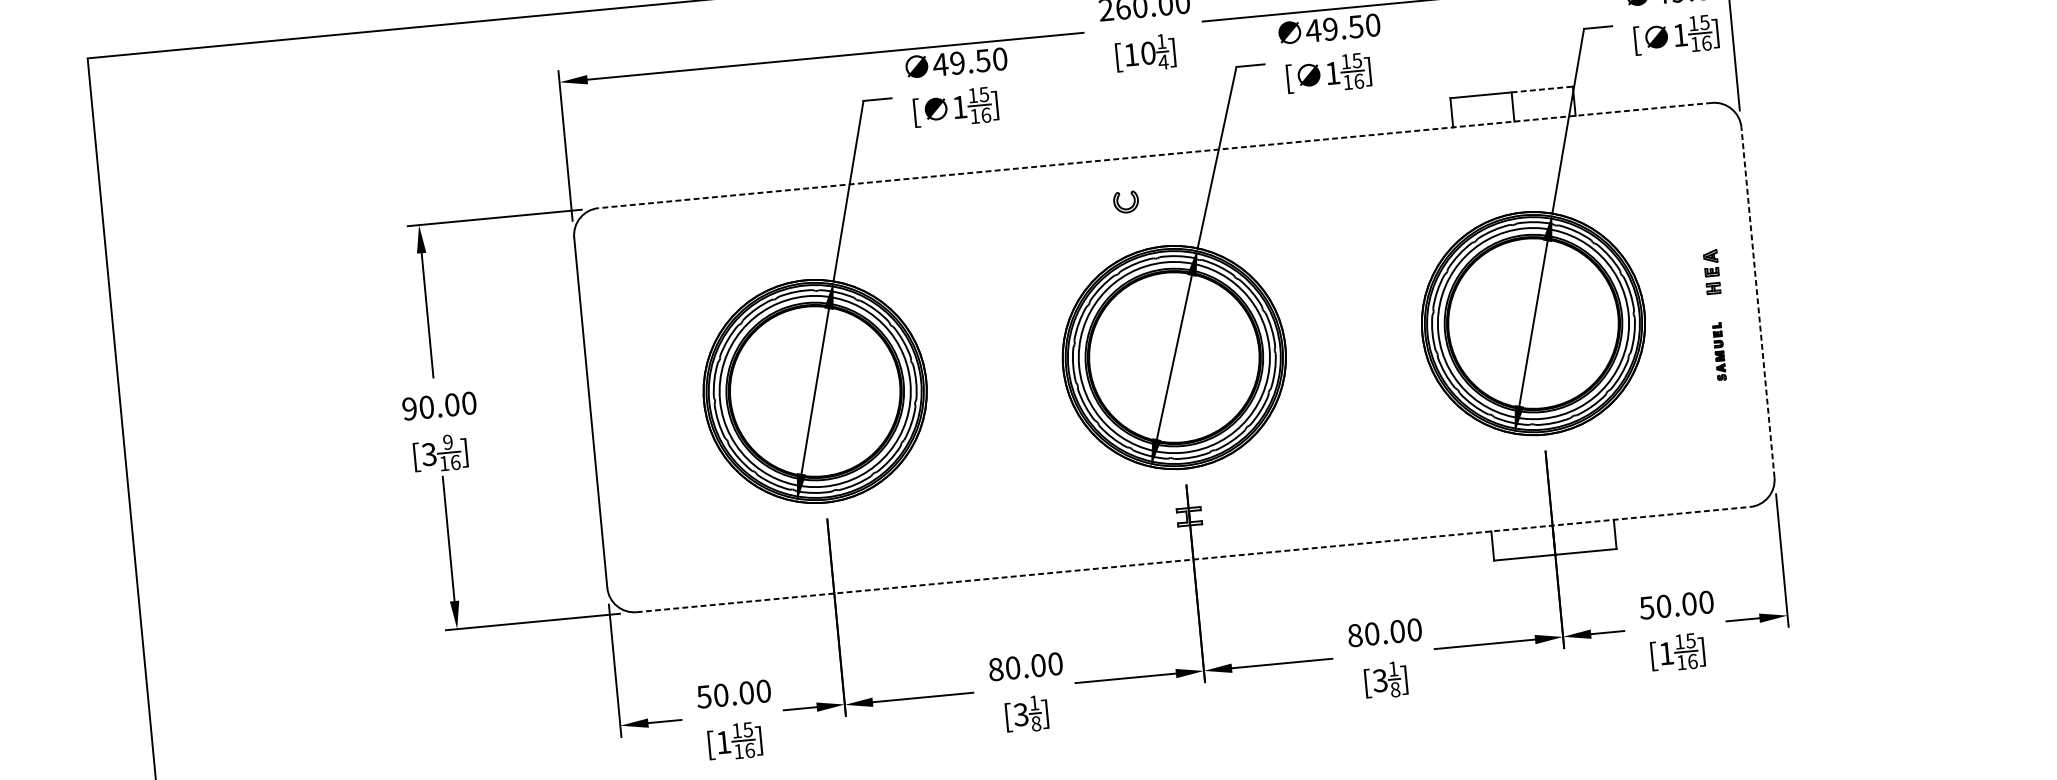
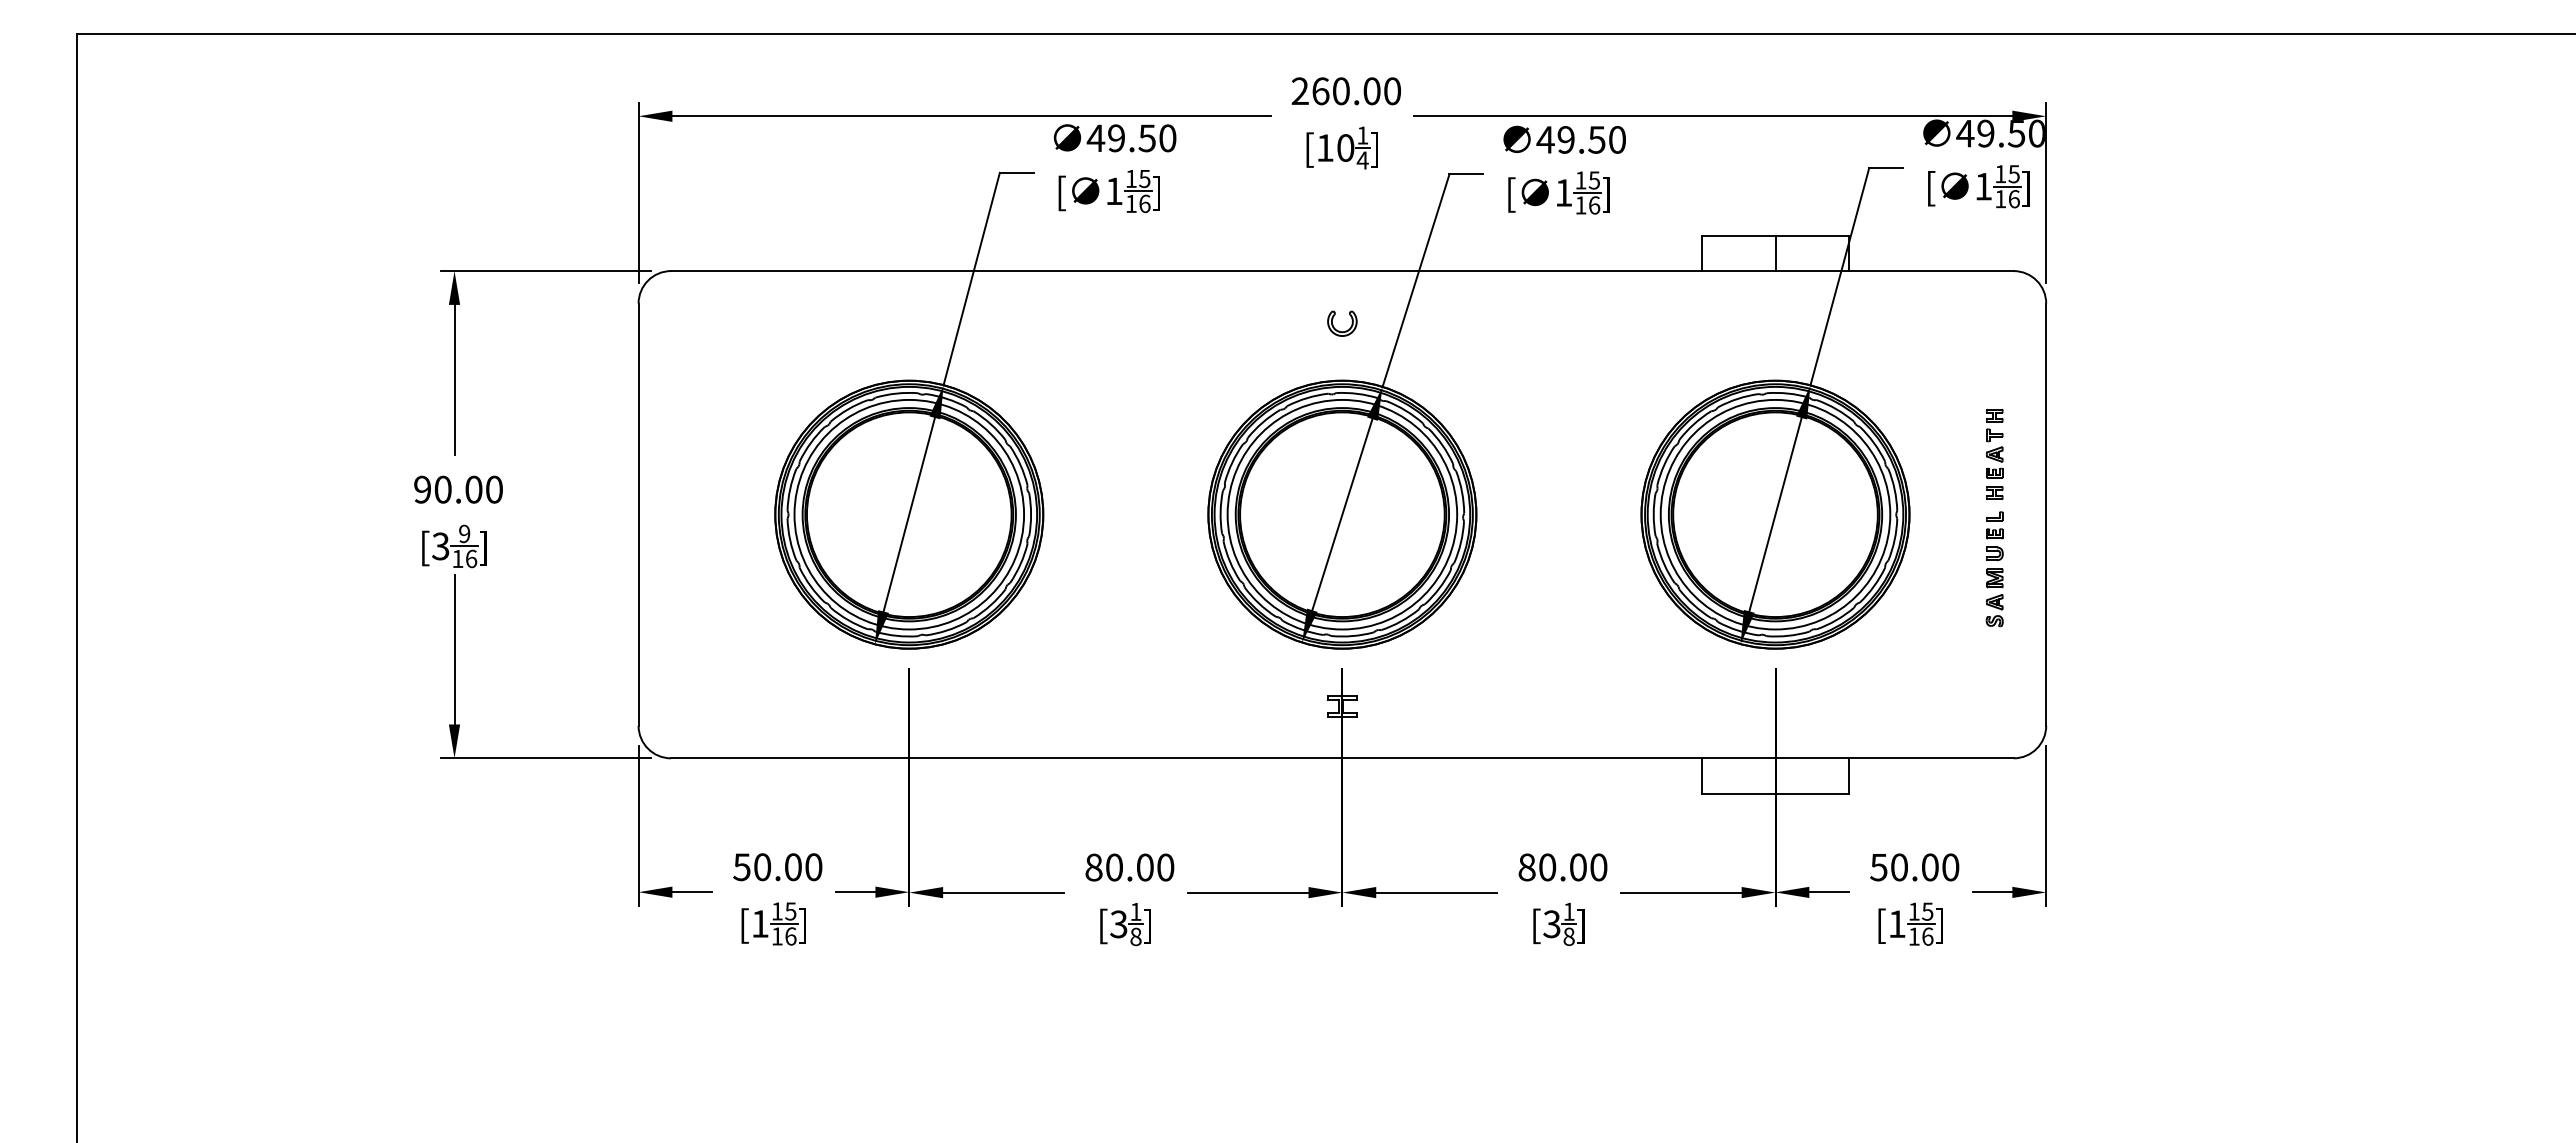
line: (1542, 89) -> (1812, 235), dashed -> solid
line: (1154, 155) -> (1341, 271), dashed -> solid
part: (1124, 208) -> (1339, 330), moved
part: (1708, 232) -> (1994, 425), added
line: (1758, 302) -> (2046, 514), dashed -> solid
part: (1719, 351) -> (1994, 569), size x1.67
line: (1193, 559) -> (1342, 758), dashed -> solid

